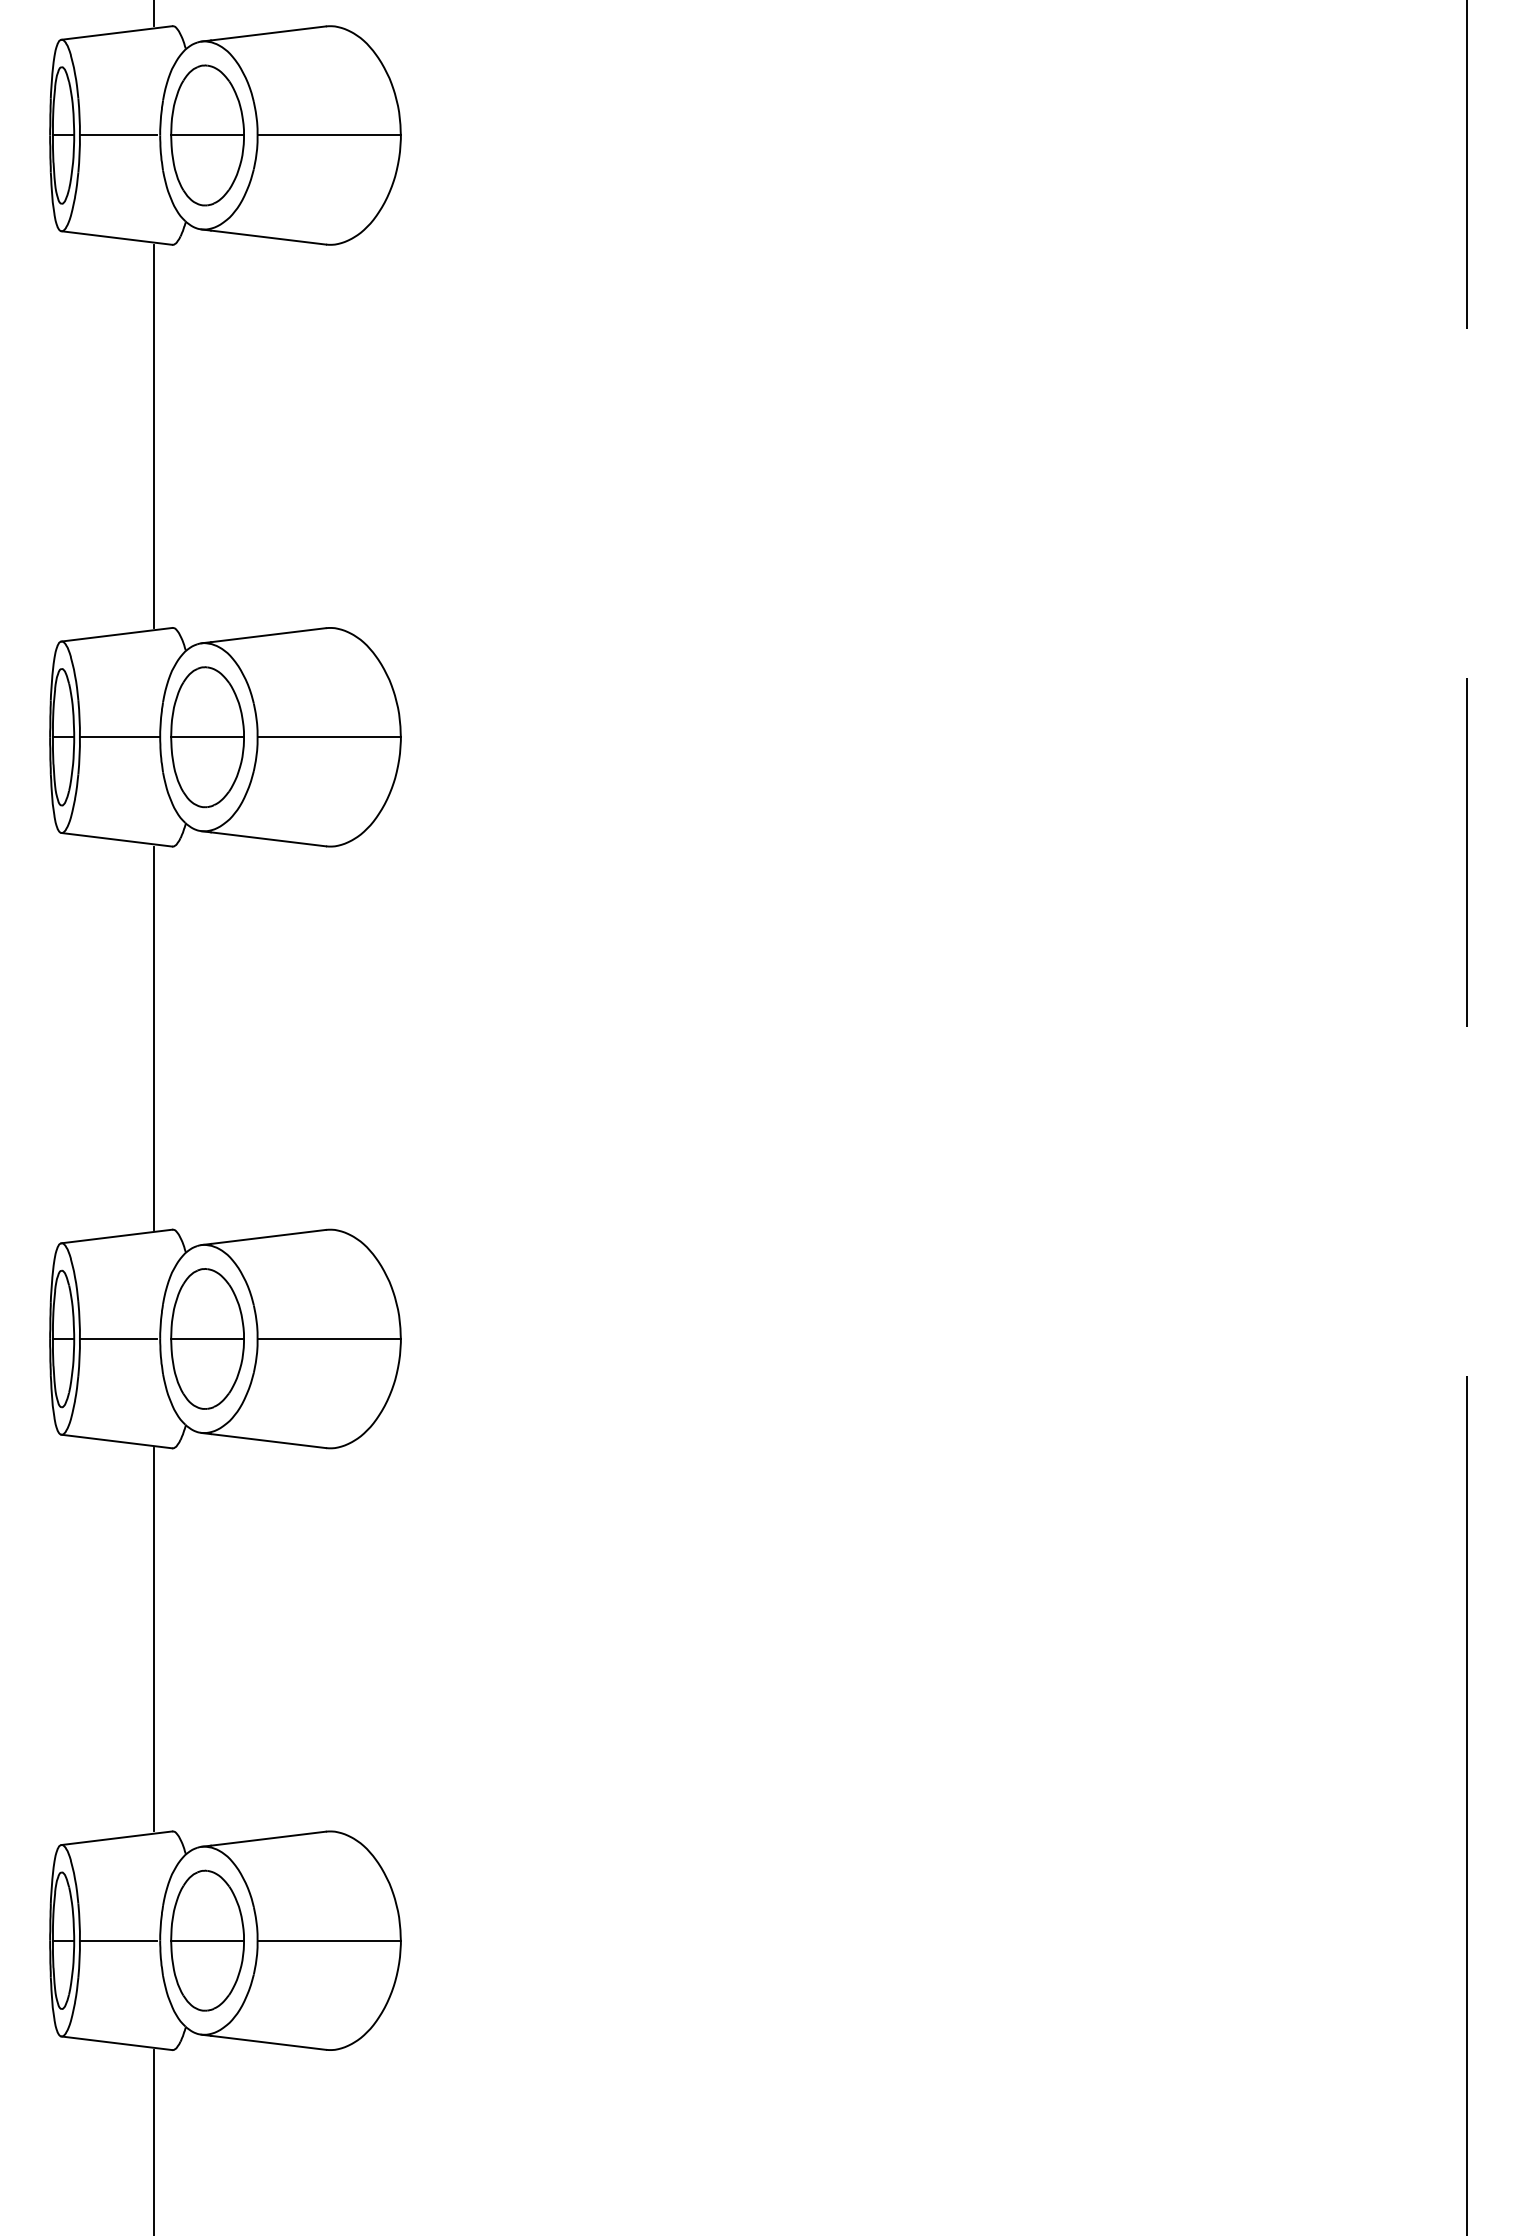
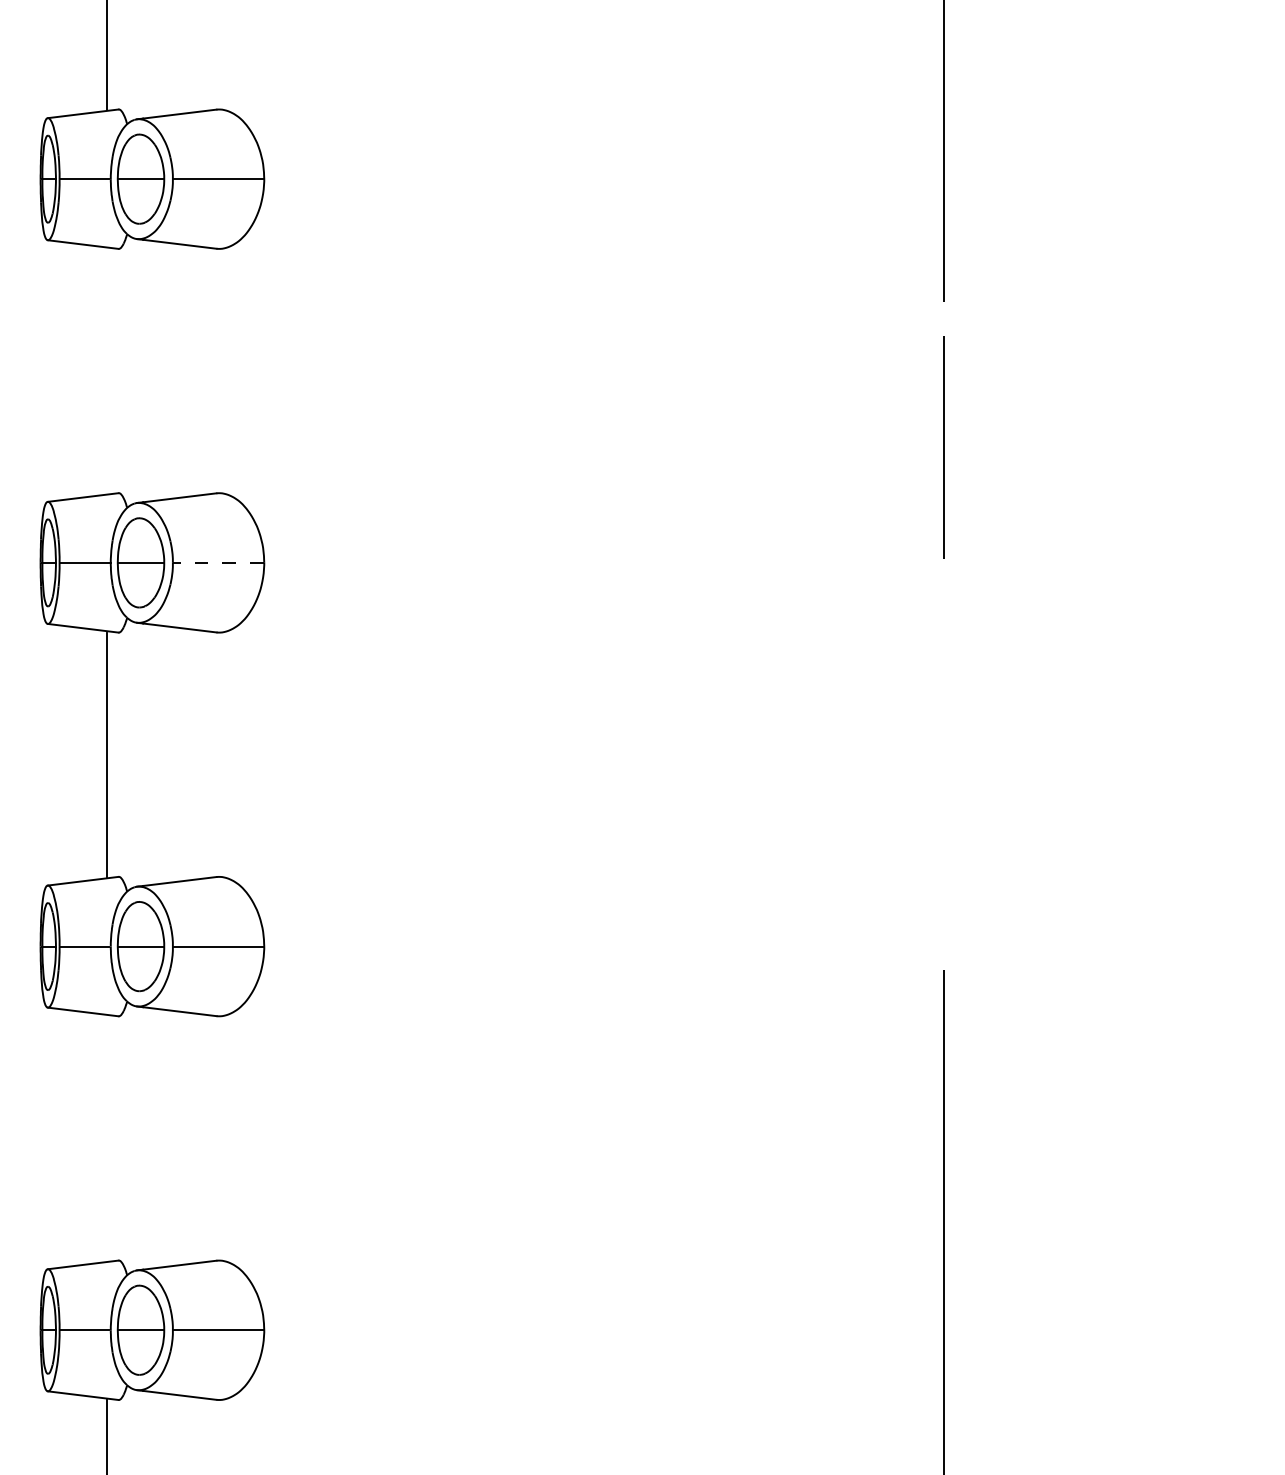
line: (155, 435) -> (107, 370), removed
line: (329, 736) -> (218, 562), solid -> dashed
line: (1466, 852) -> (943, 447), moved
line: (155, 1639) -> (107, 1138), removed

